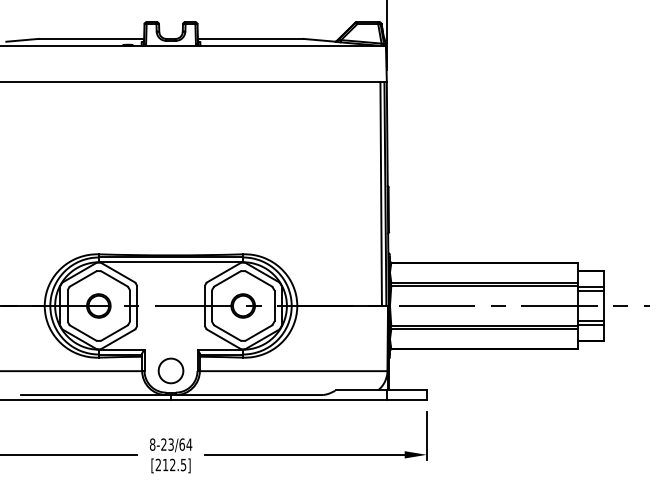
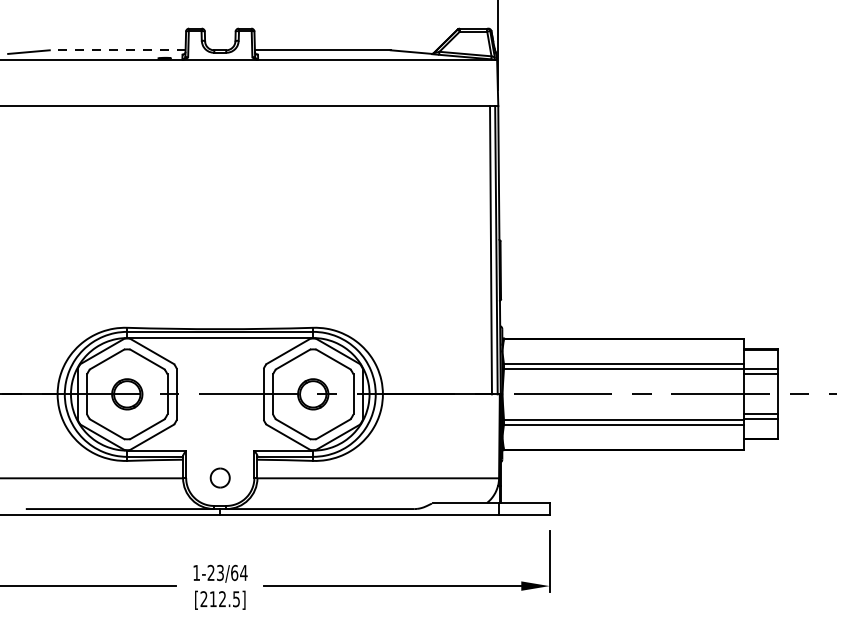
line: (91, 38) -> (117, 49), solid -> dashed
part: (170, 370) -> (219, 477), size x0.6
text: (152, 444) -> (196, 572), 8-23/64 -> 1-23/64

